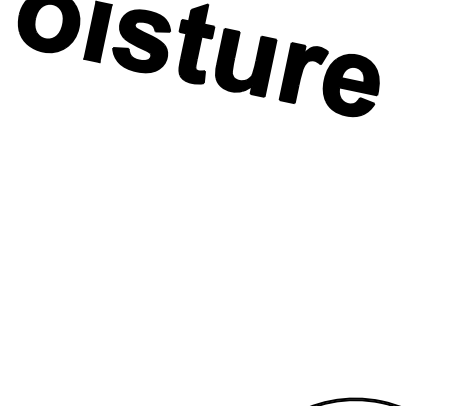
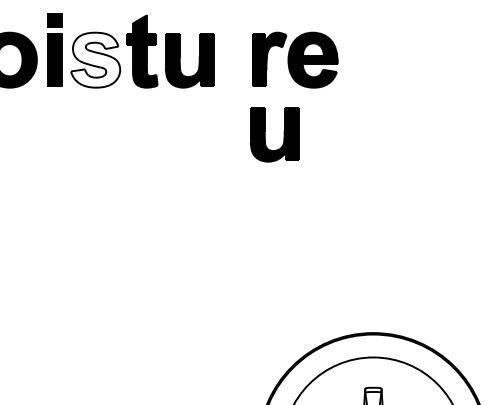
fill: (142, 40) -> (95, 59), removed
part: (332, 80) -> (295, 59), moved
part: (309, 160) -> (265, 134), added

